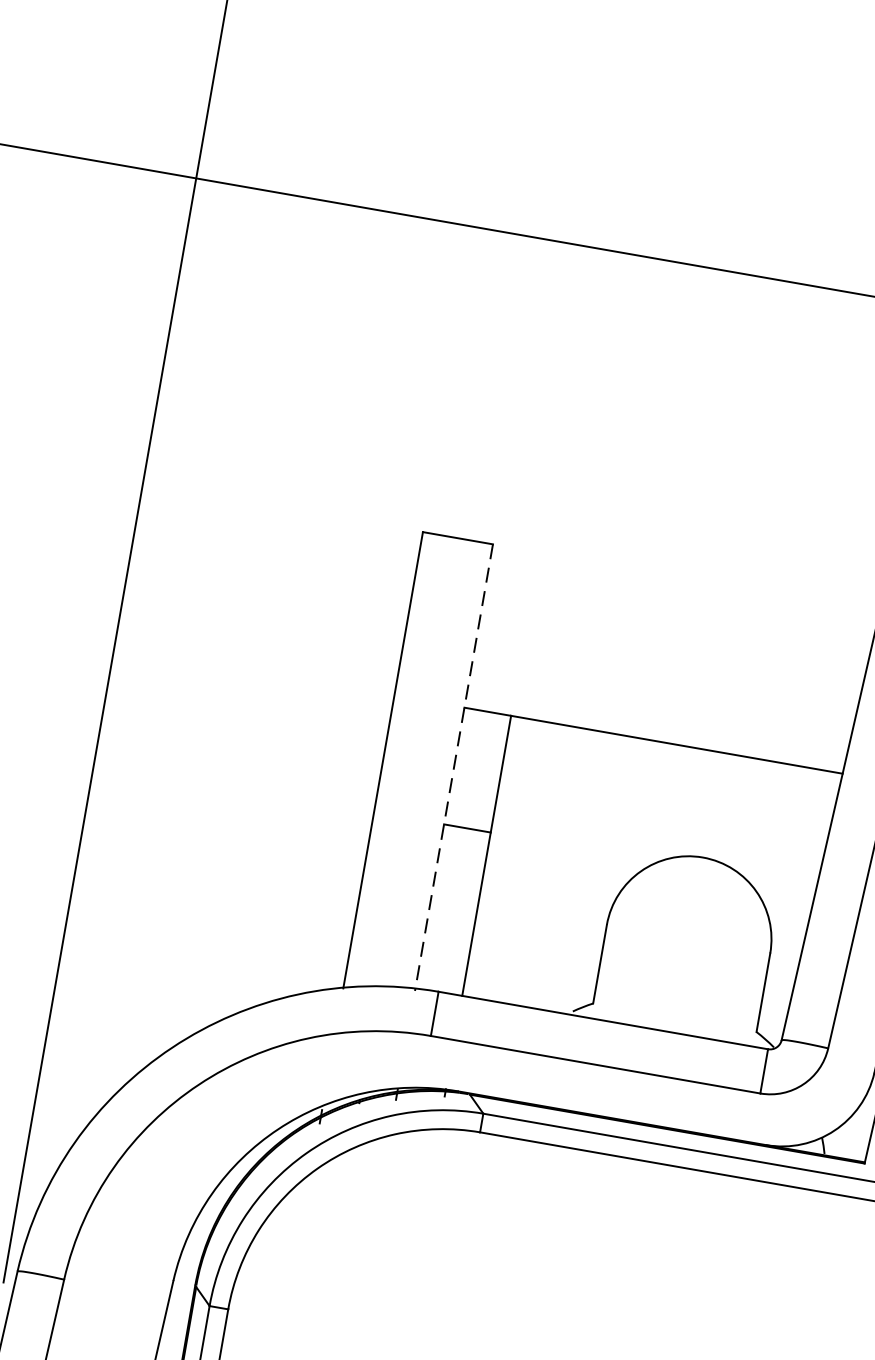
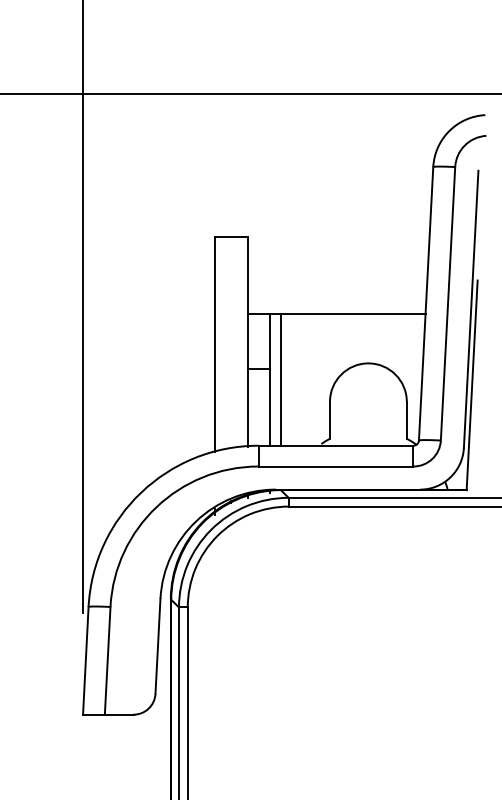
line: (453, 768) -> (247, 342), dashed -> solid
line: (509, 859) -> (280, 379), added

